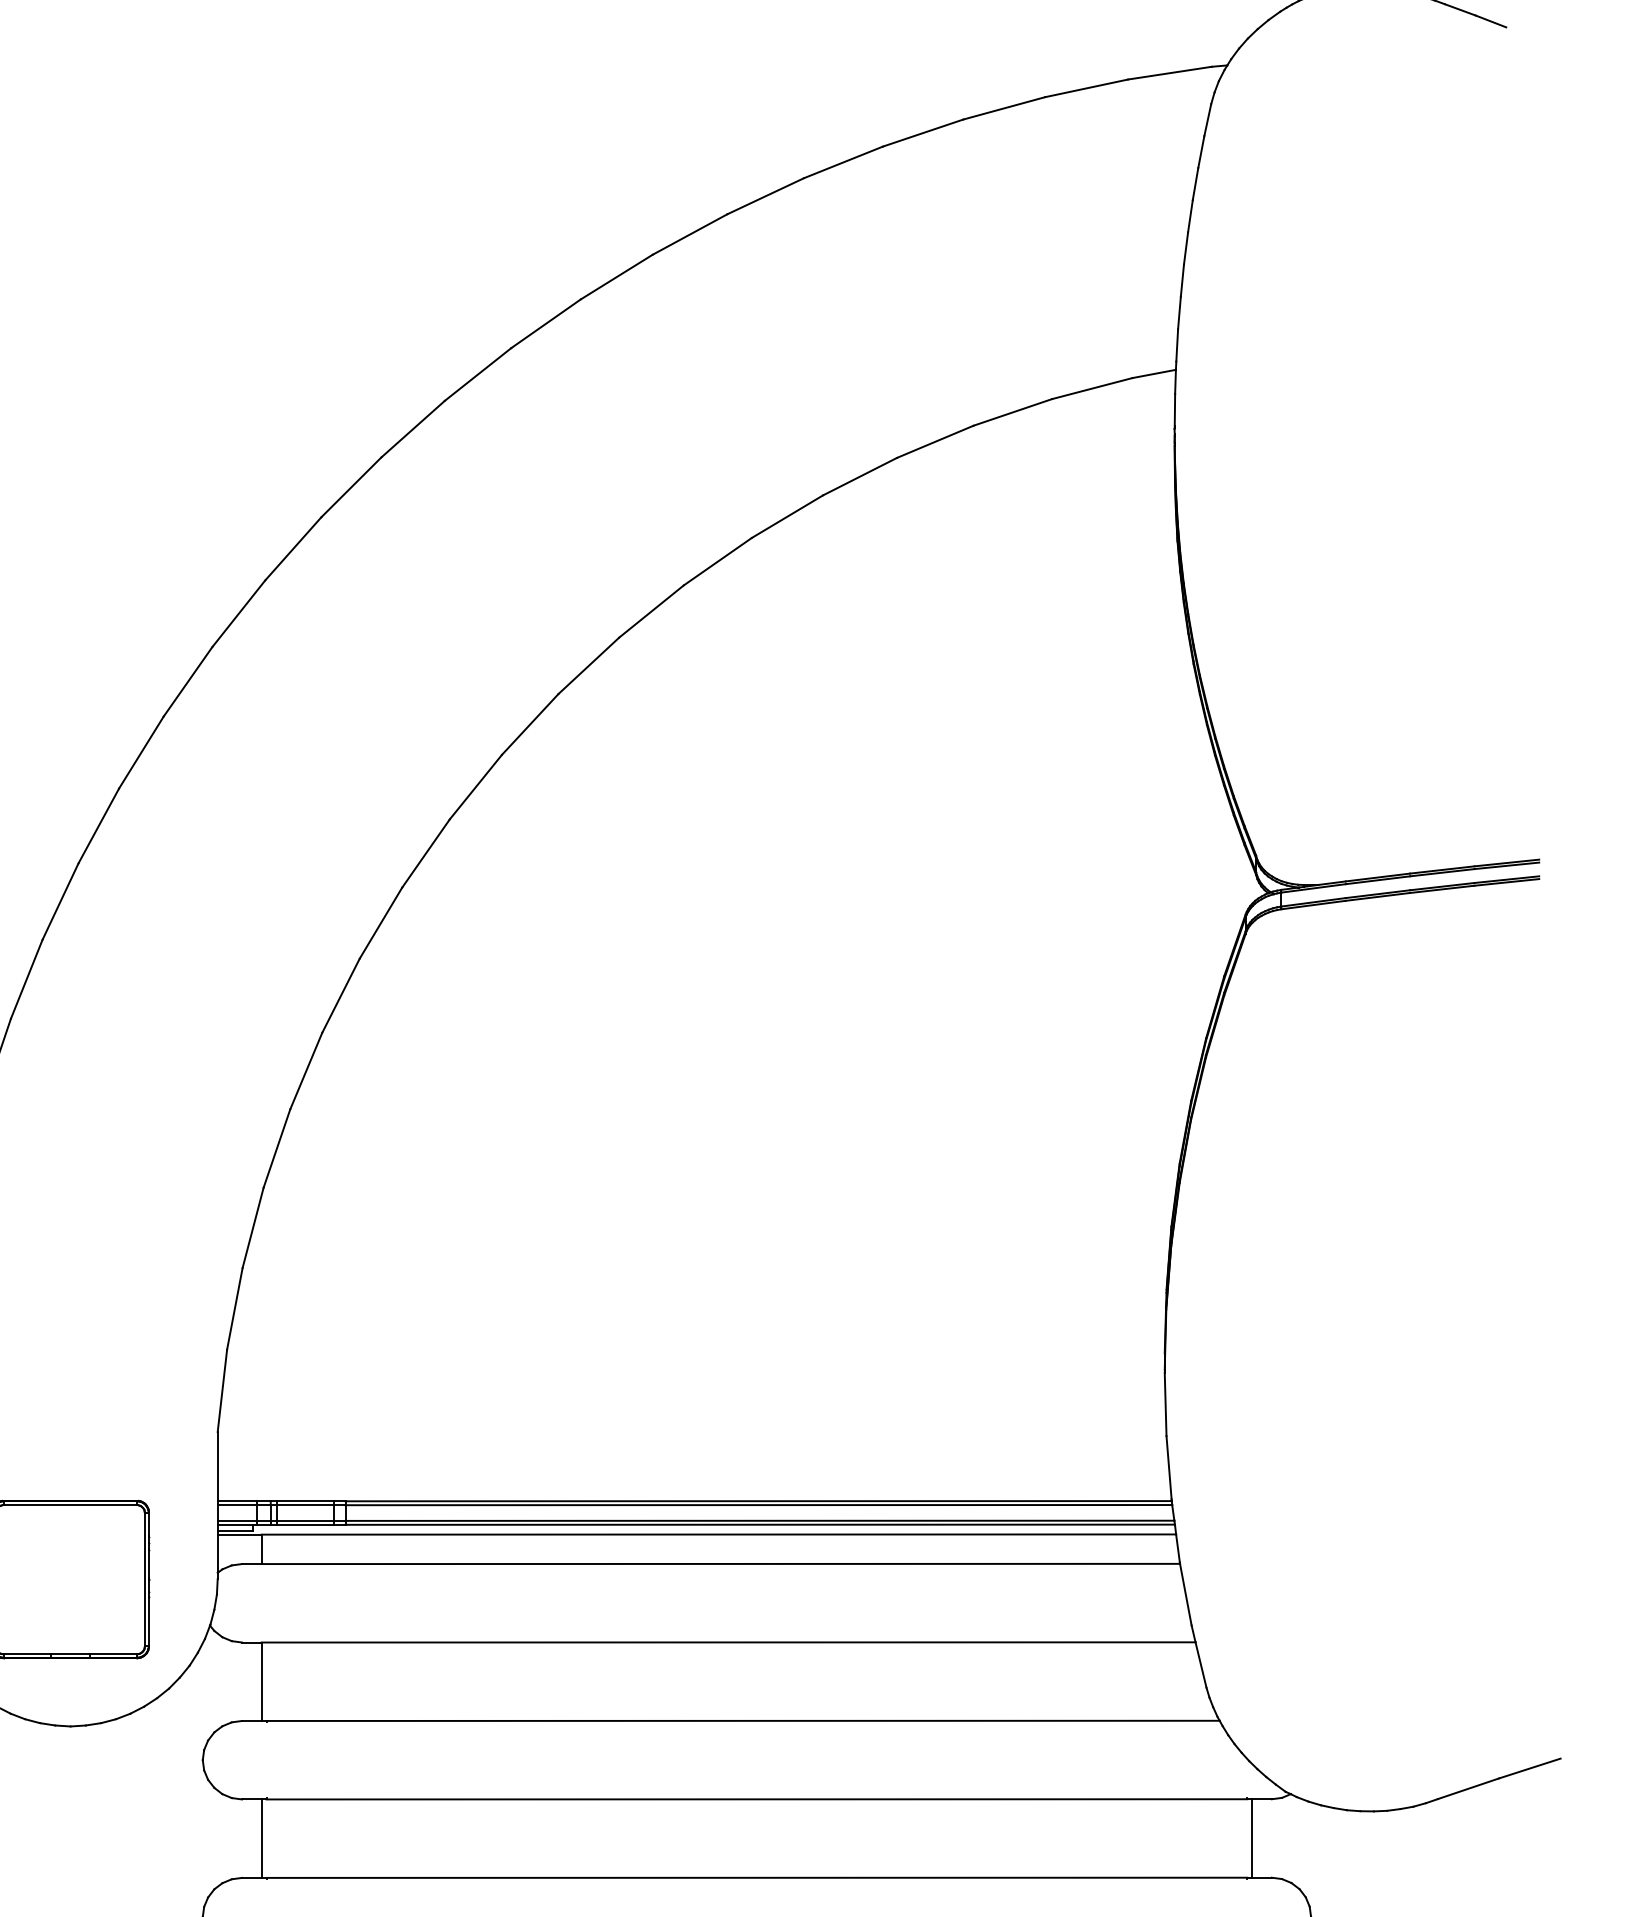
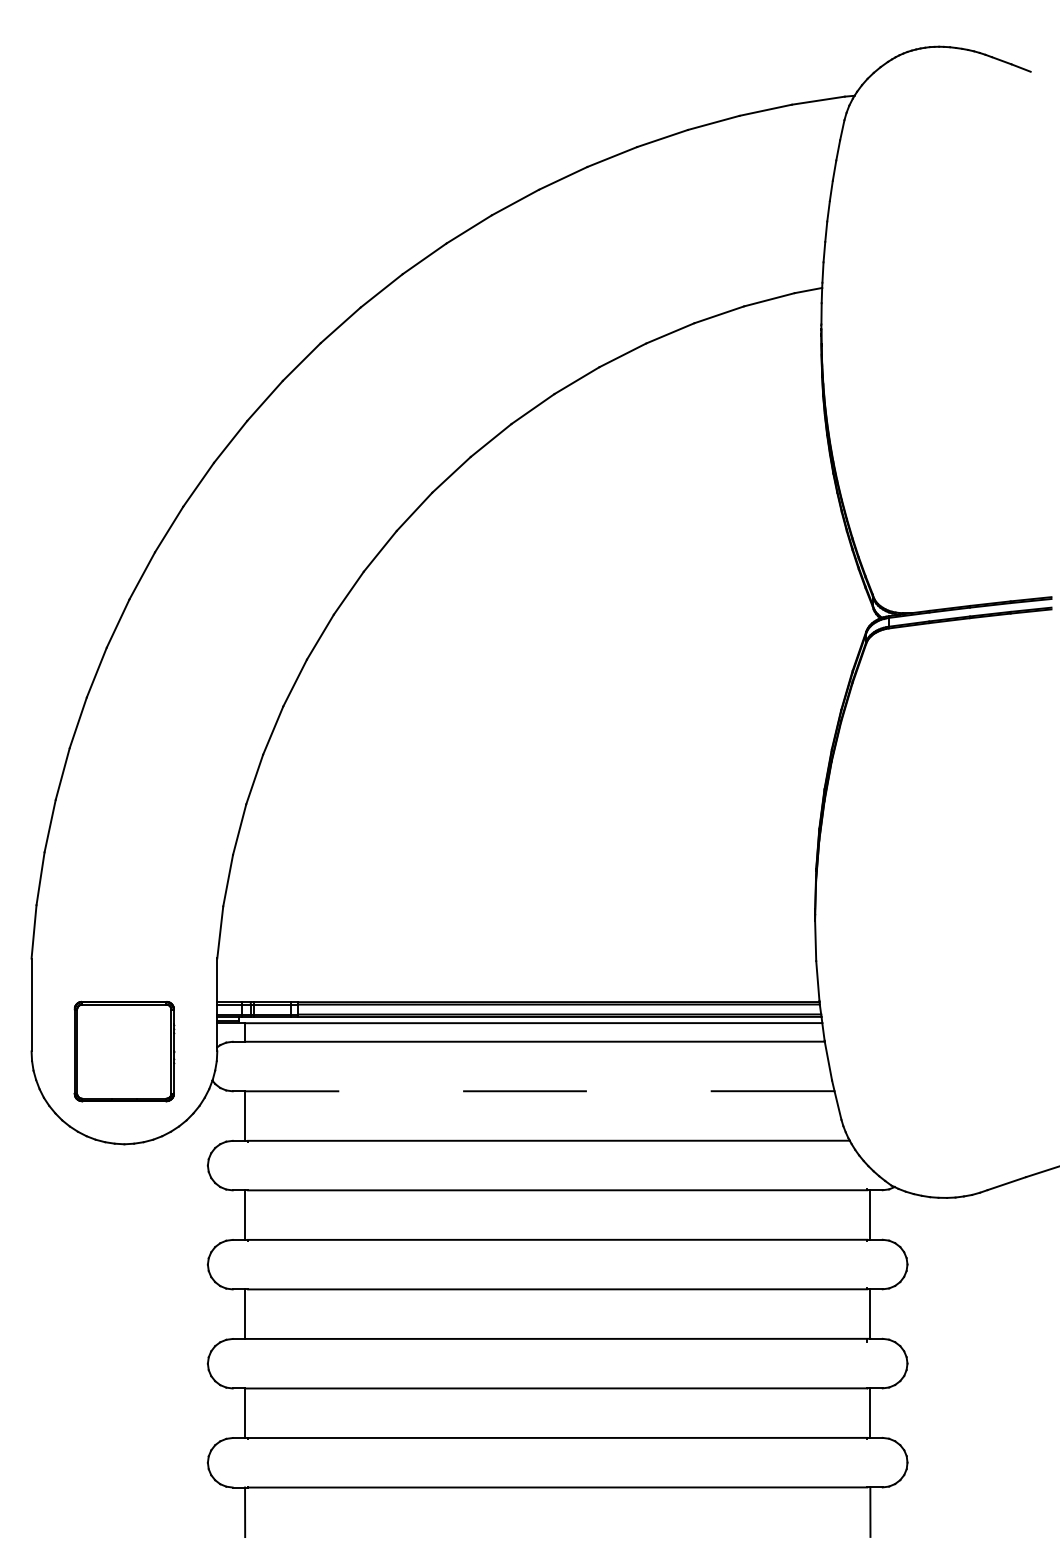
line: (728, 1642) -> (539, 1091), solid -> dashed

